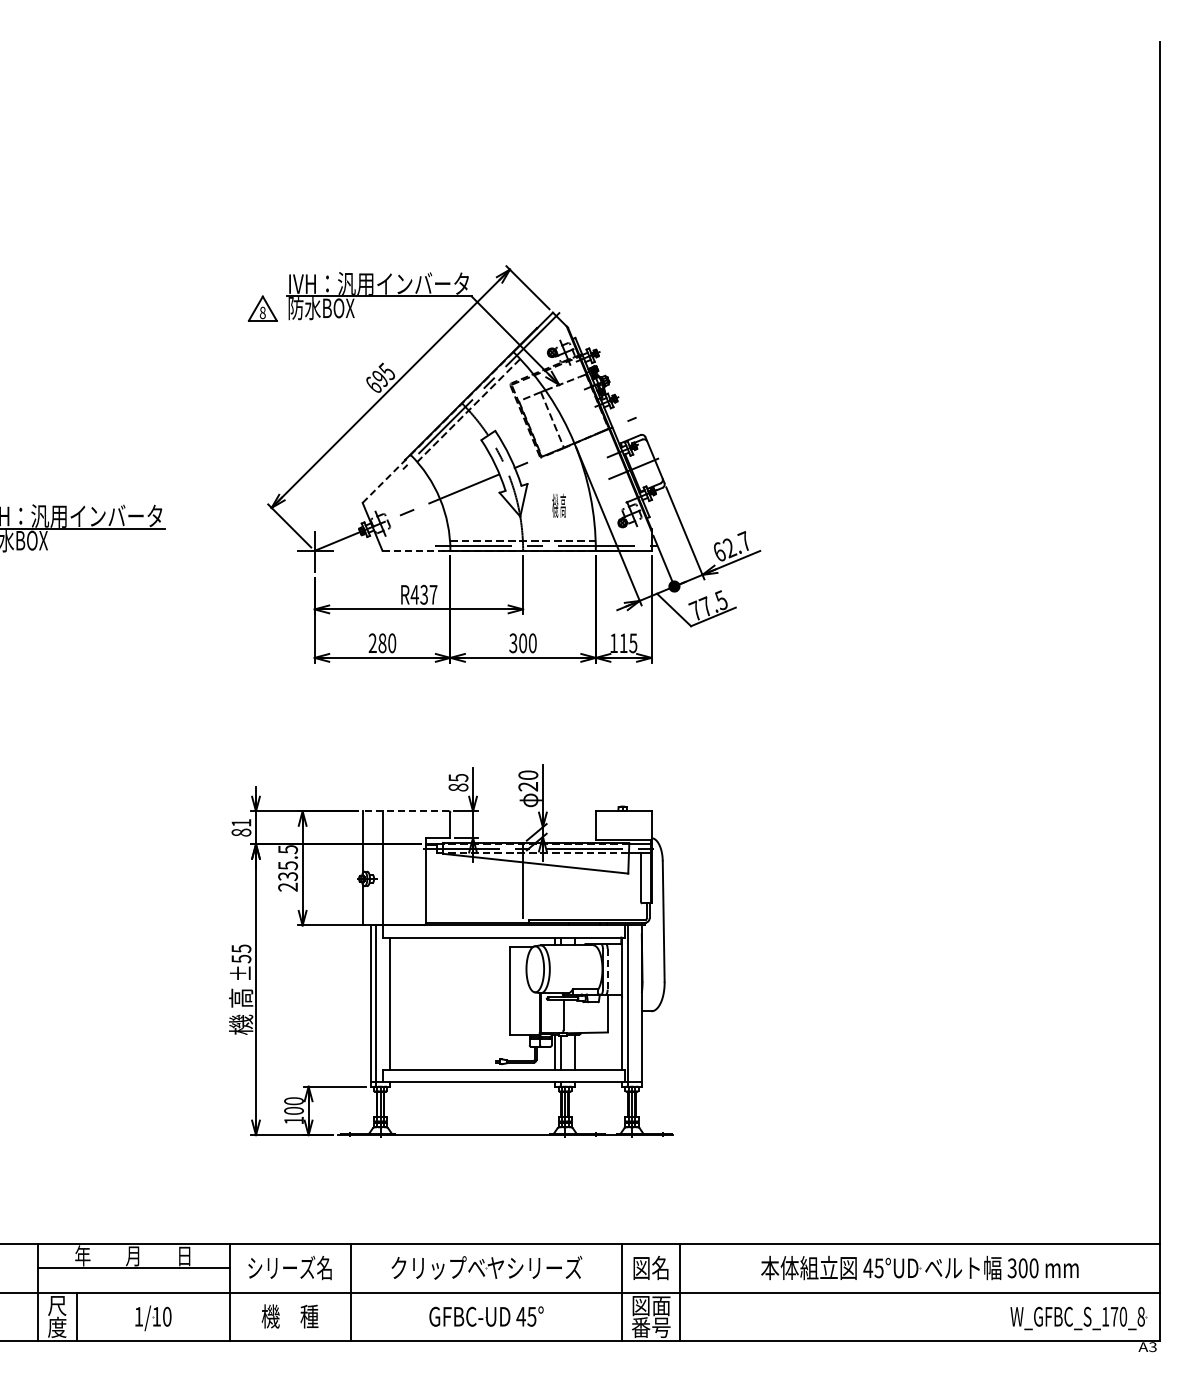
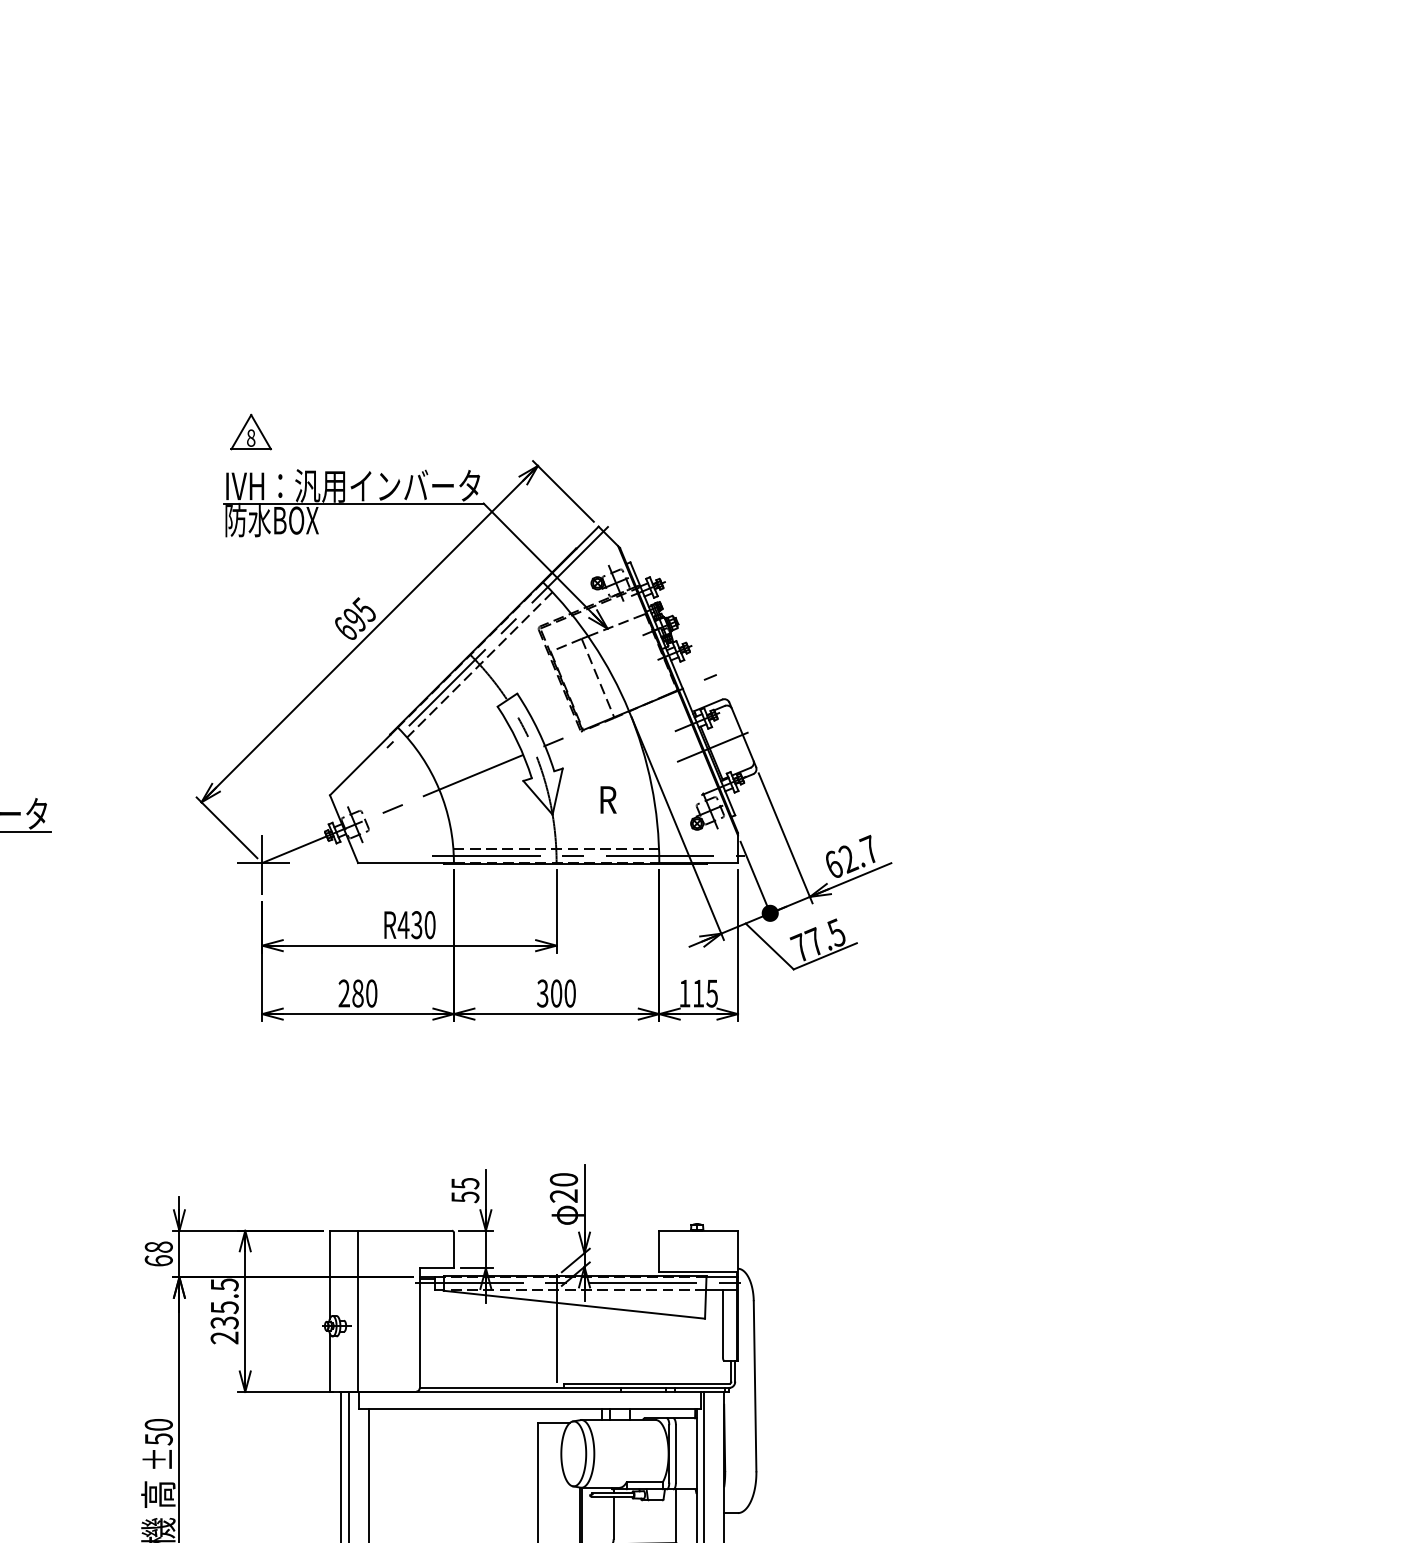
part: (262, 308) -> (250, 431), moved
line: (386, 478) -> (363, 760), dashed -> solid
text: (558, 505) -> (606, 798), 機 高 -> R
line: (416, 550) -> (406, 862), dashed -> solid
text: (433, 594) -> (430, 924), R437 -> R430
text: (458, 787) -> (465, 1197), 85 -> 55
line: (405, 811) -> (390, 1231), dashed -> solid
text: (241, 827) -> (158, 1253), 81 -> 68
text: (241, 948) -> (158, 1424), ±55 -> ±50
line: (607, 969) -> (675, 1454), dashed -> solid

